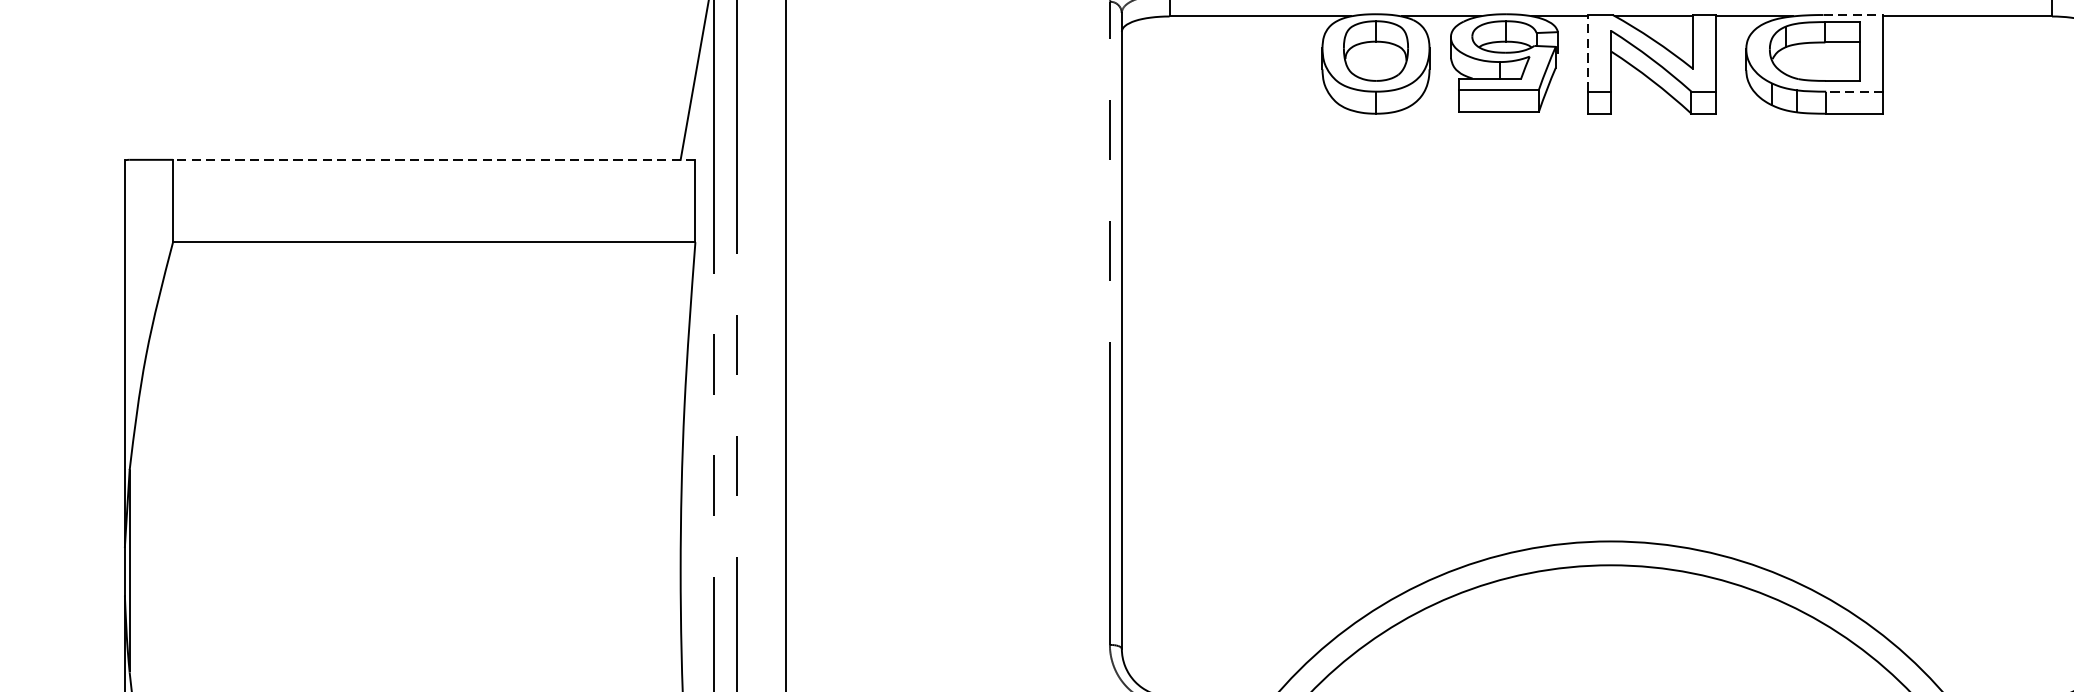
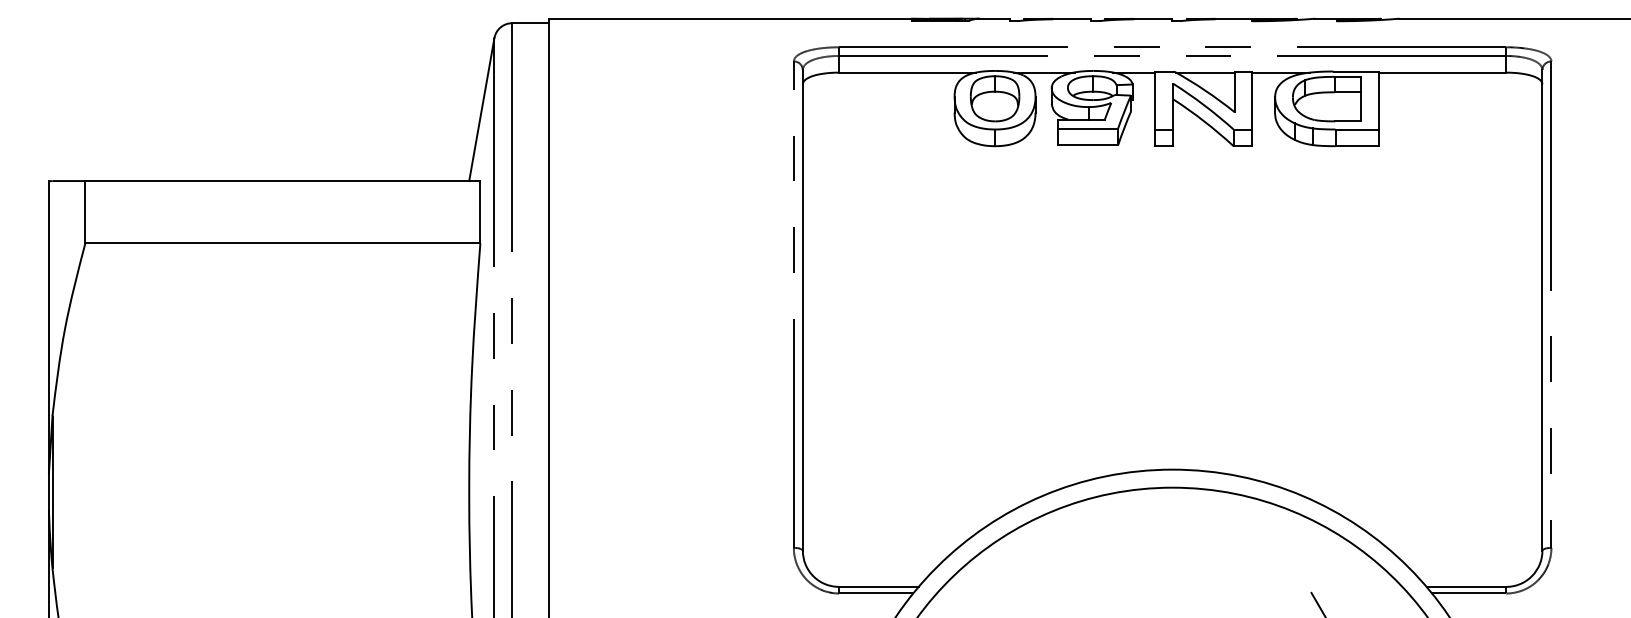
line: (1853, 14) -> (1356, 71), dashed -> solid
line: (1588, 53) -> (1155, 100), dashed -> solid
line: (1855, 91) -> (1357, 129), dashed -> solid
line: (433, 160) -> (282, 181), dashed -> solid

